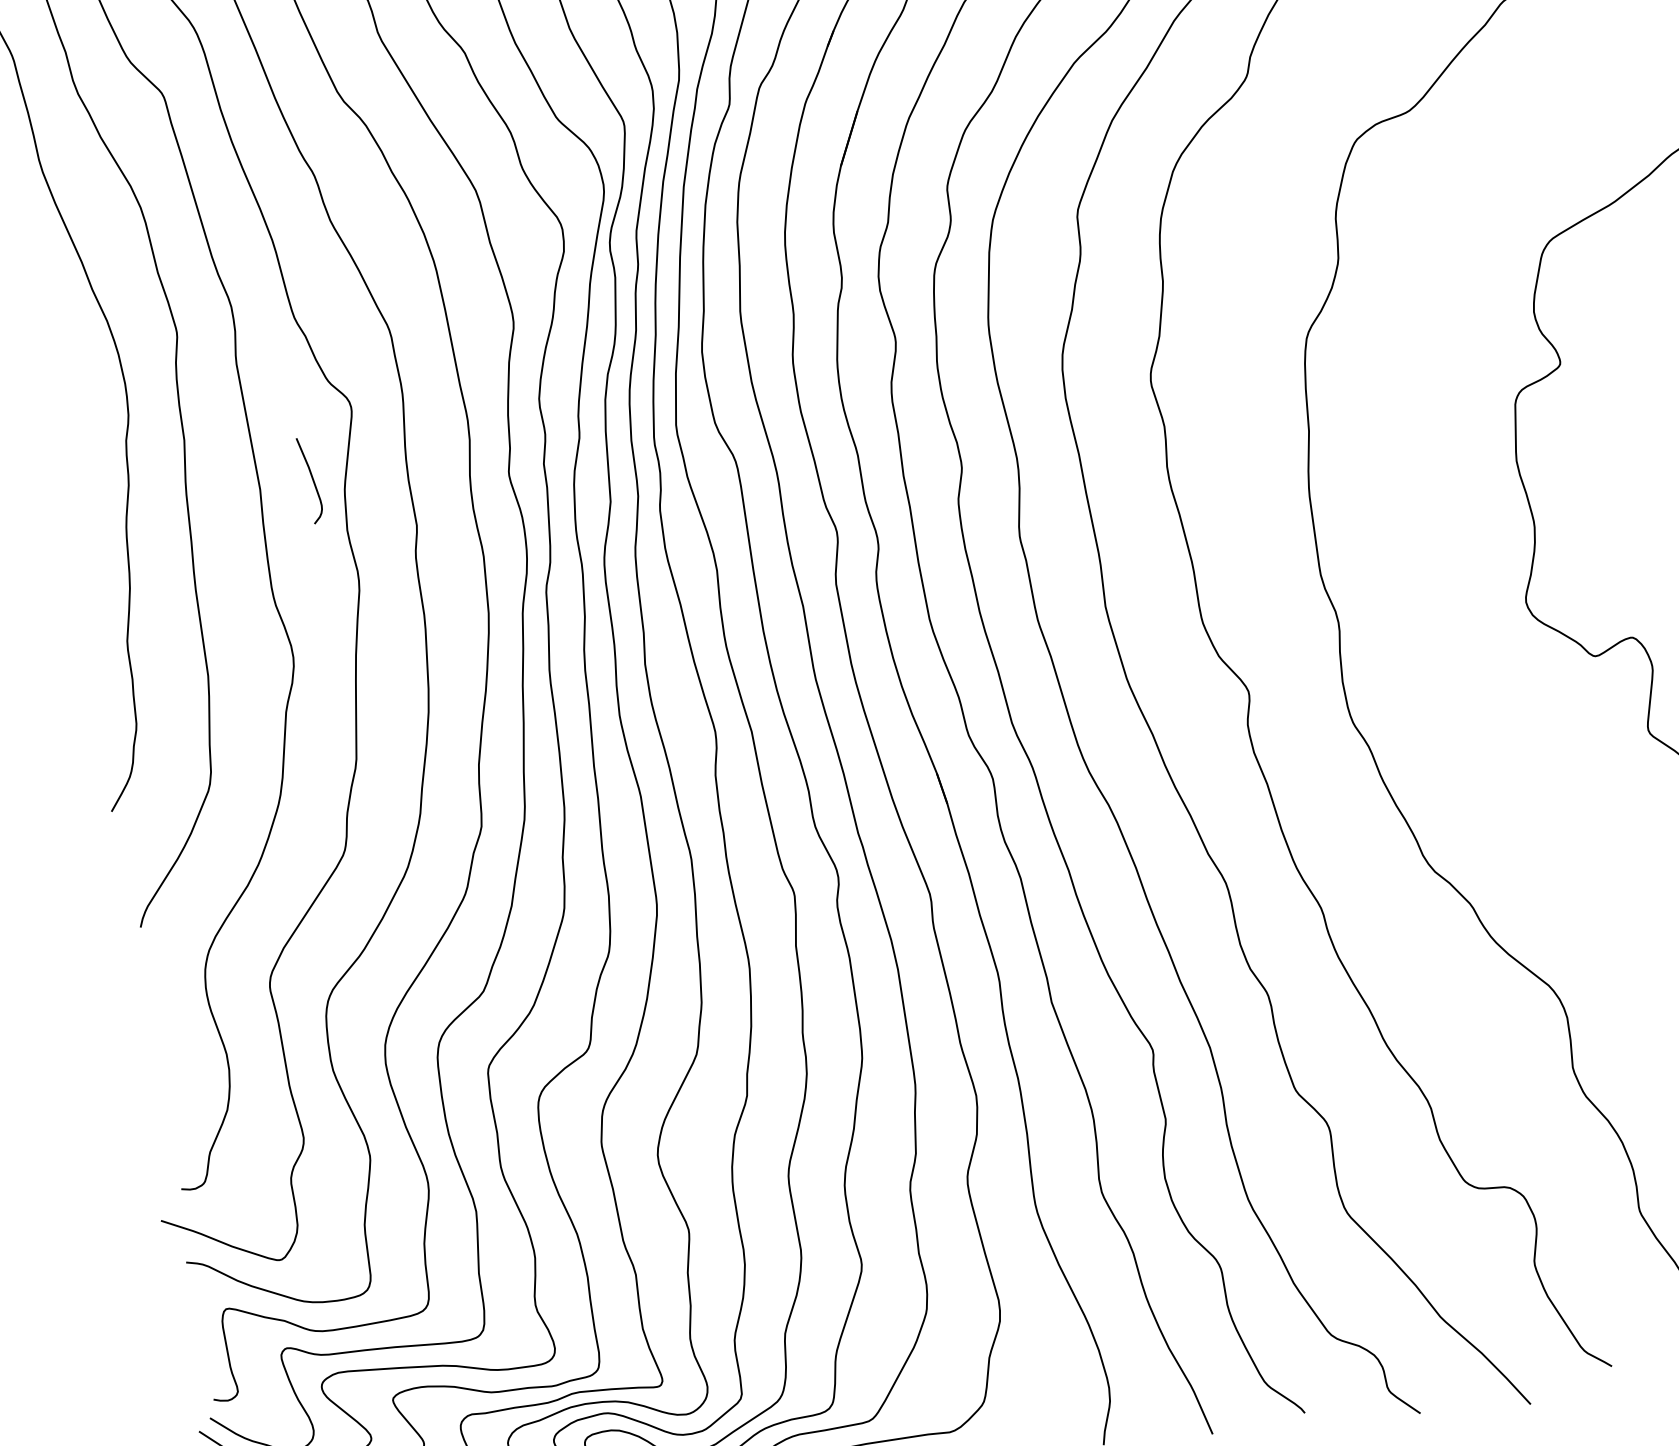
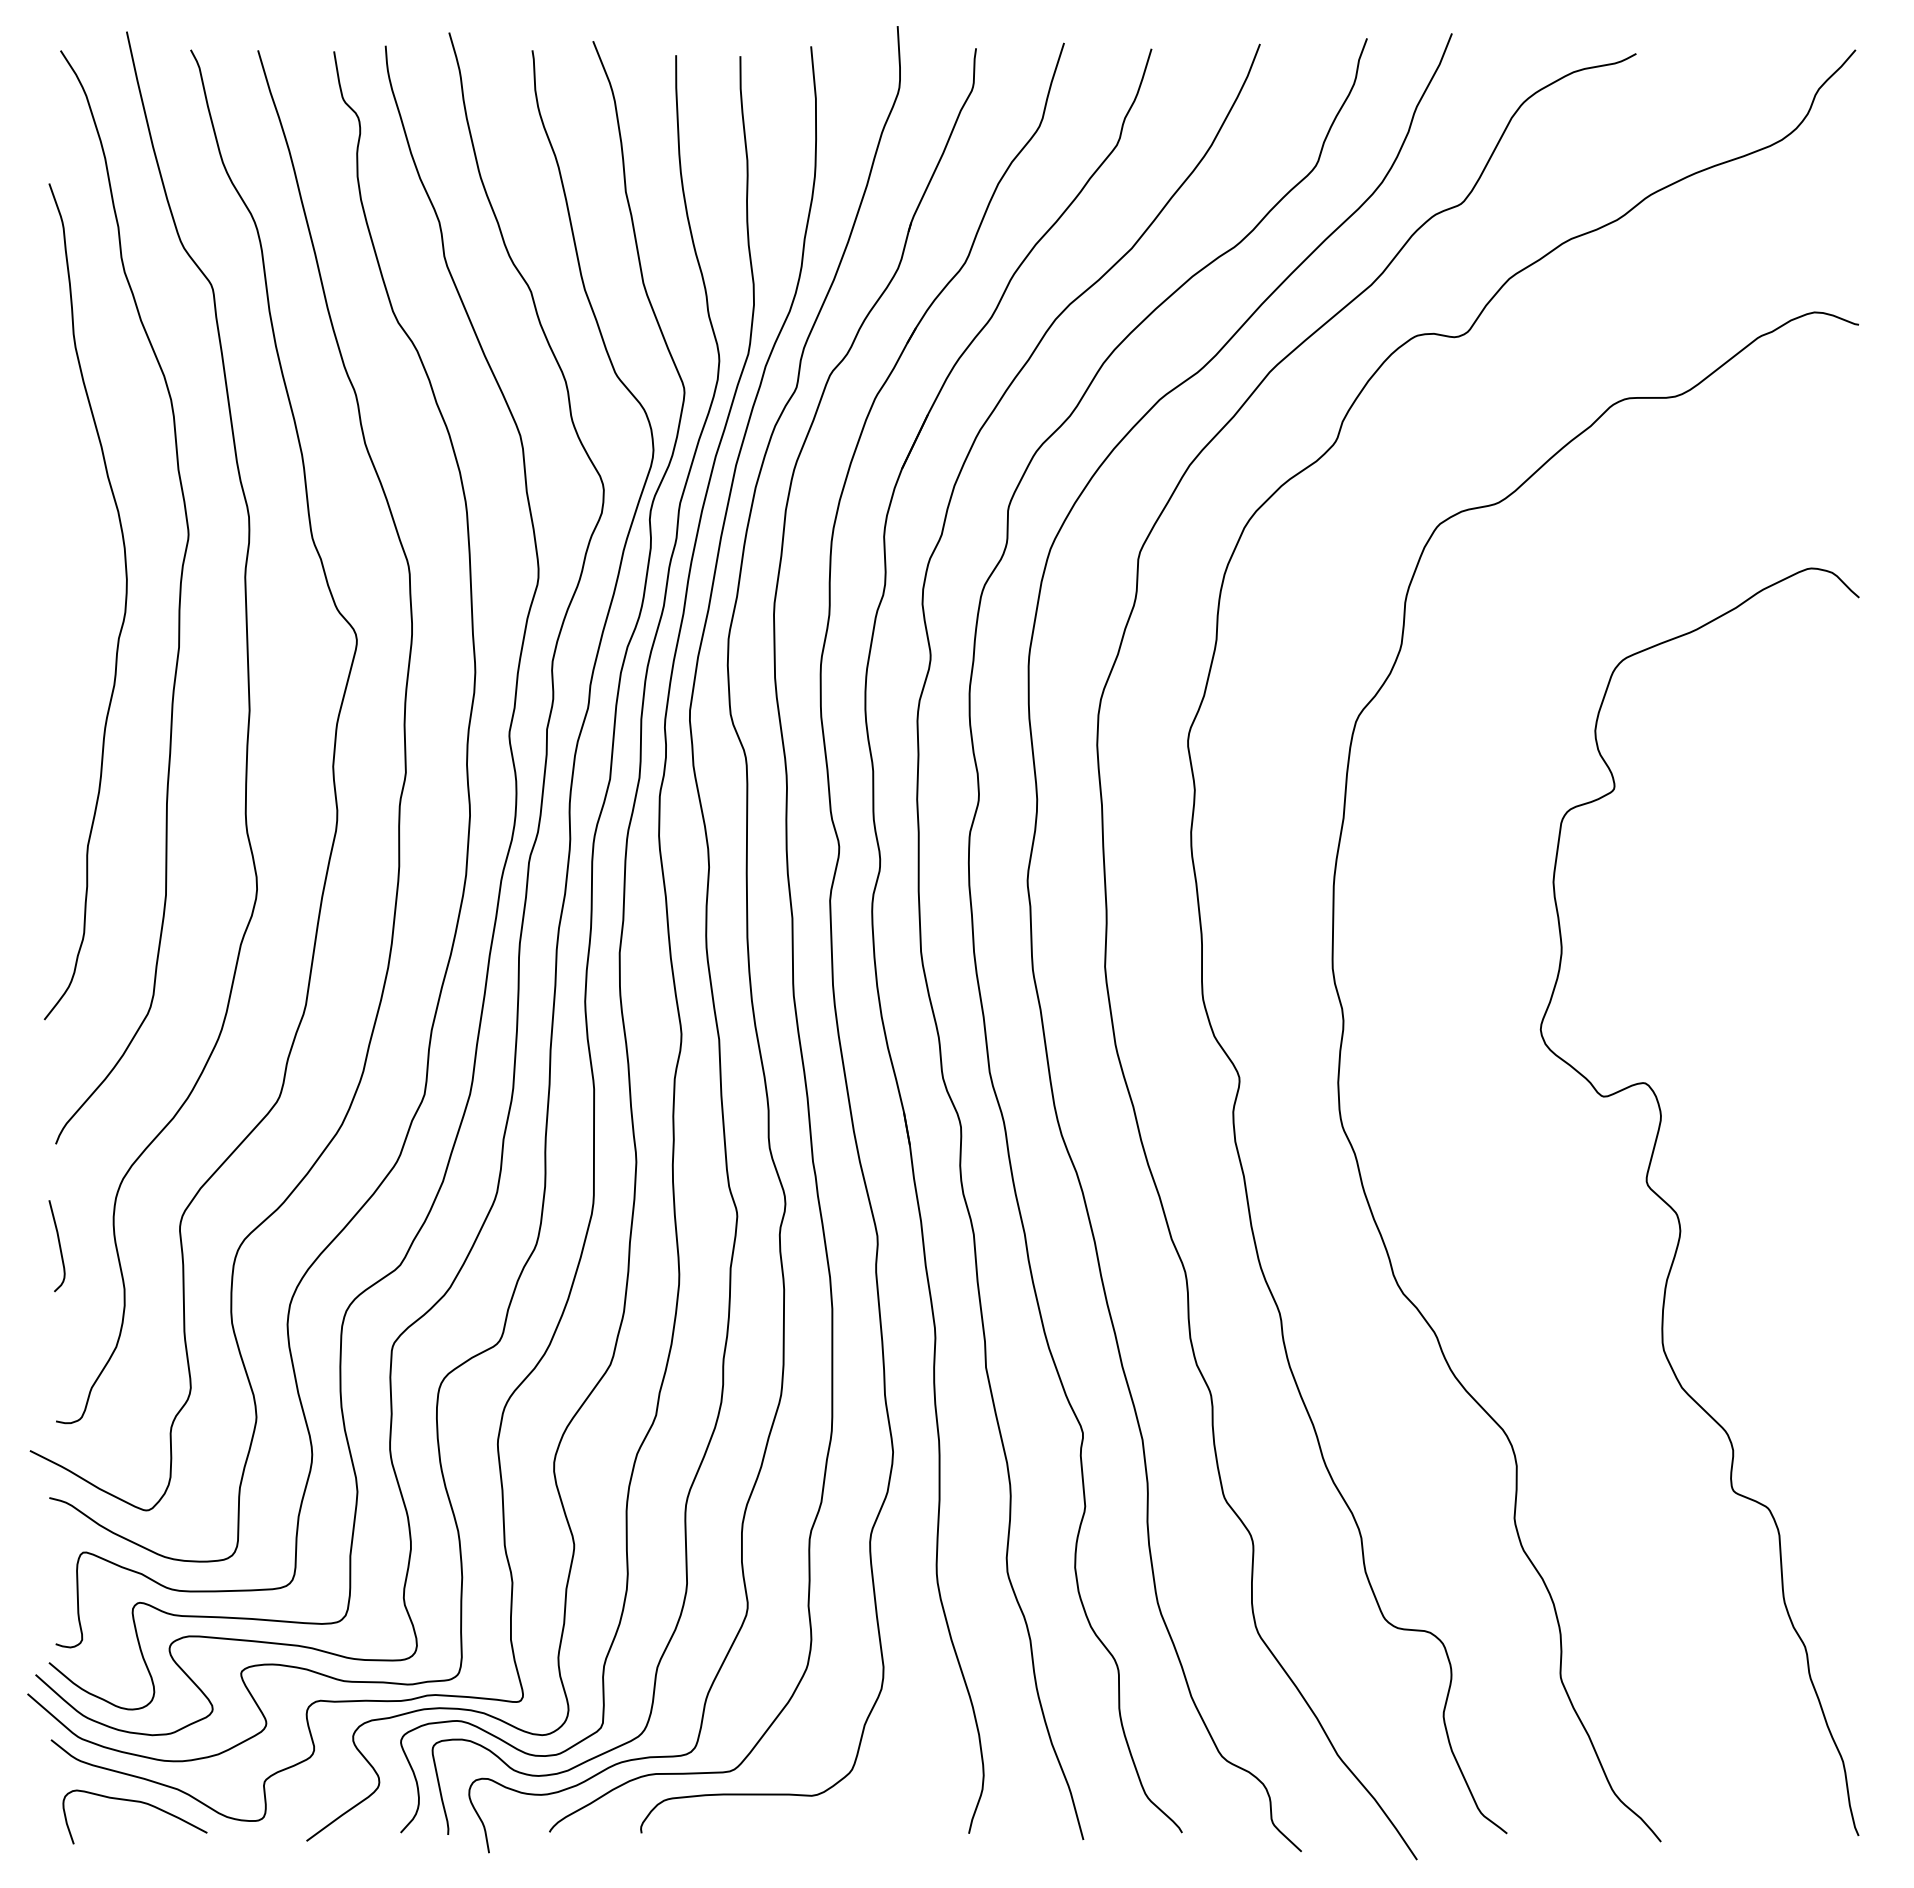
curve: (311, 478) -> (58, 1244), moved

